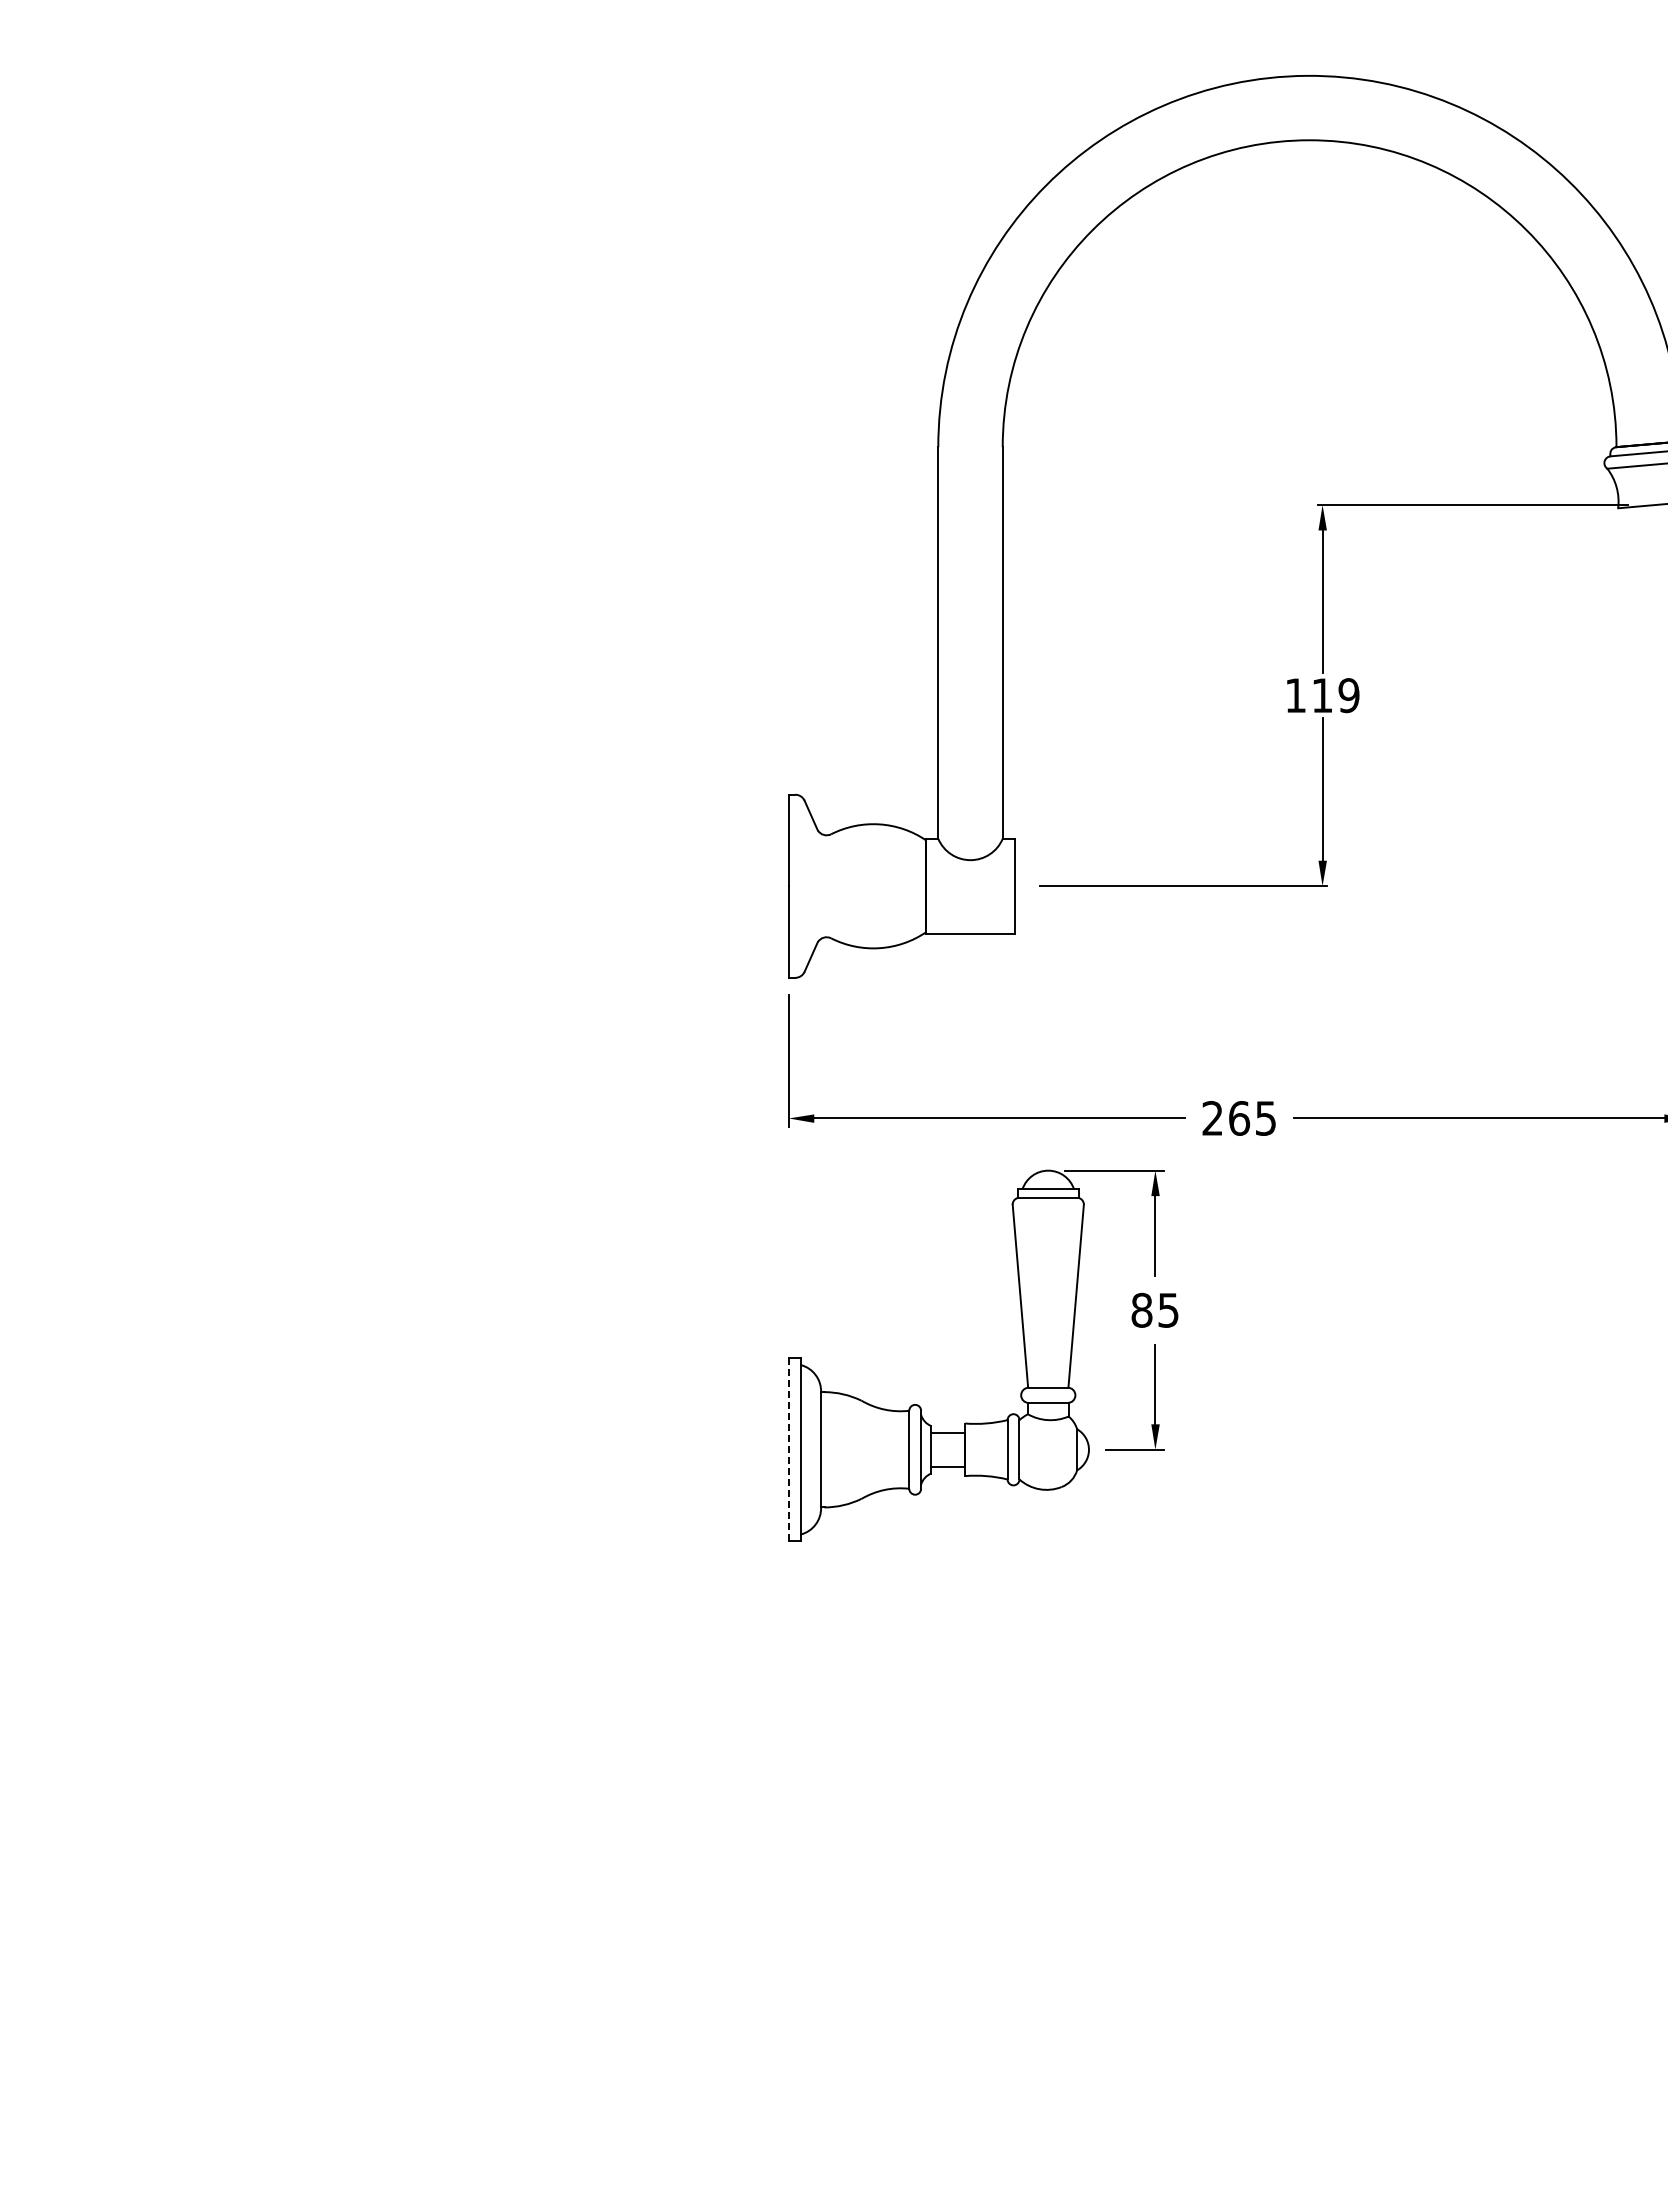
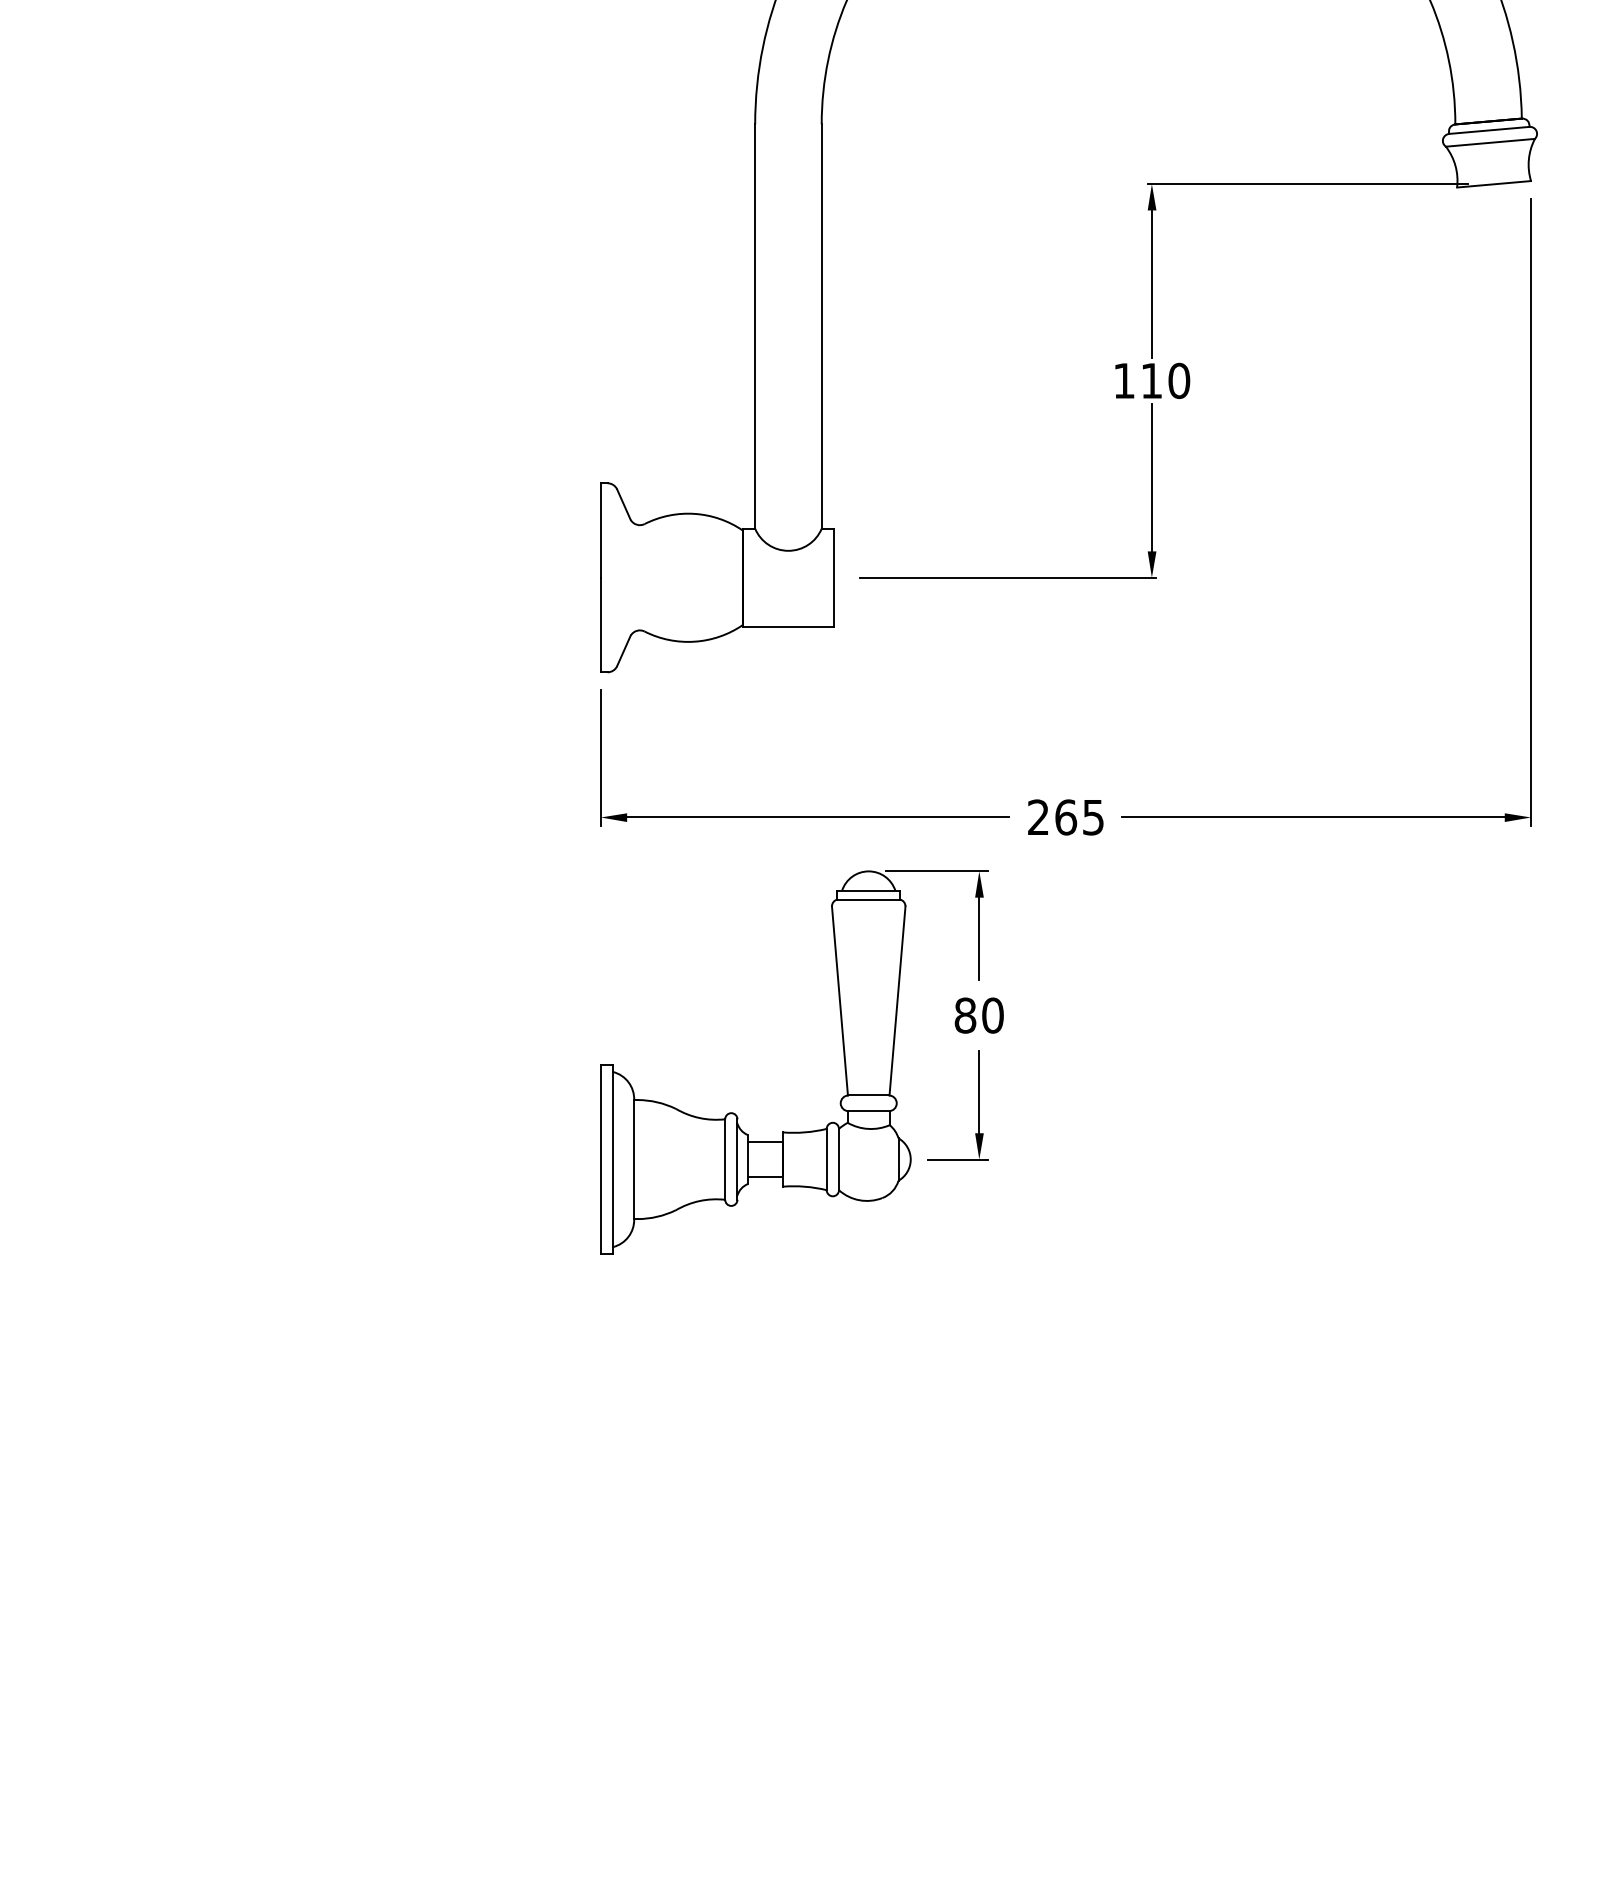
text: (1348, 695) -> (1178, 380), 119 -> 110
text: (1168, 1309) -> (992, 1014), 85 -> 80
line: (788, 1449) -> (600, 1159), dashed -> solid

